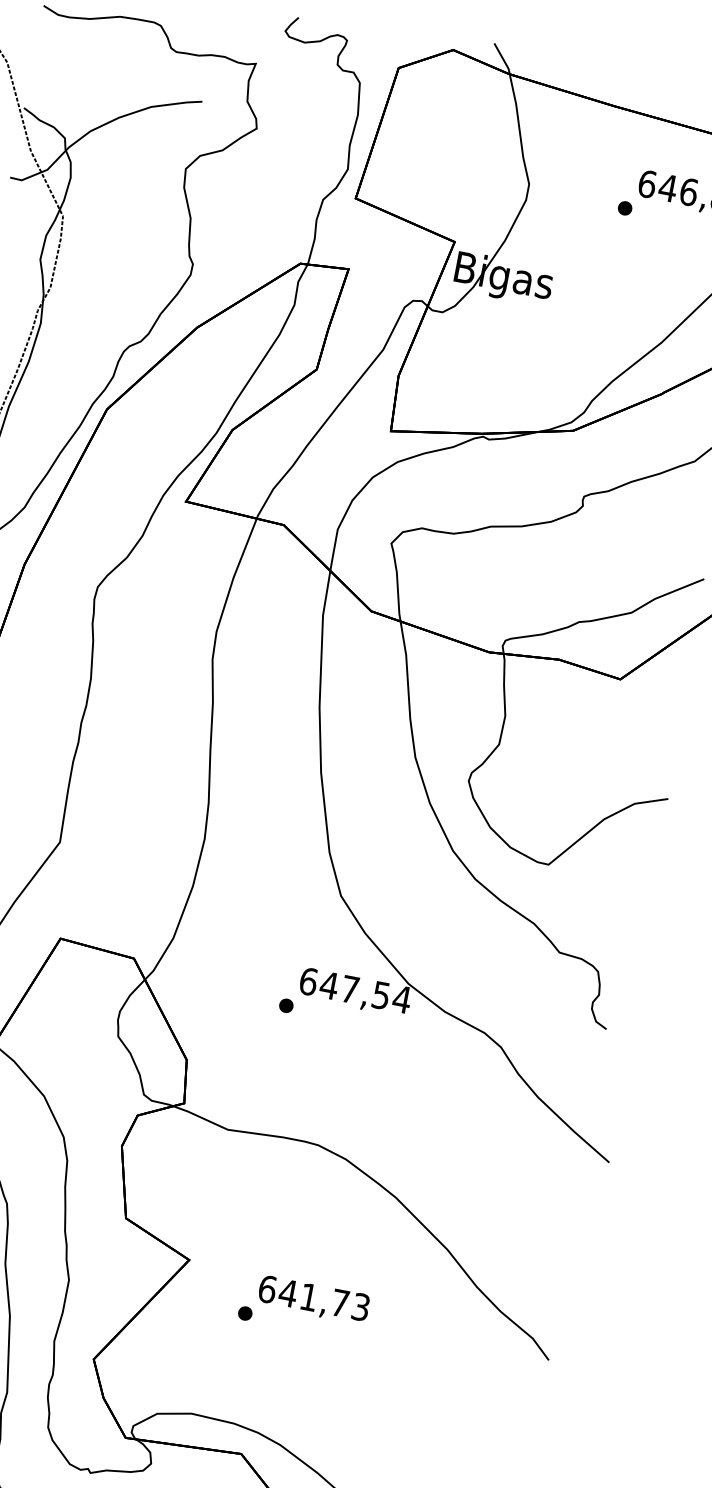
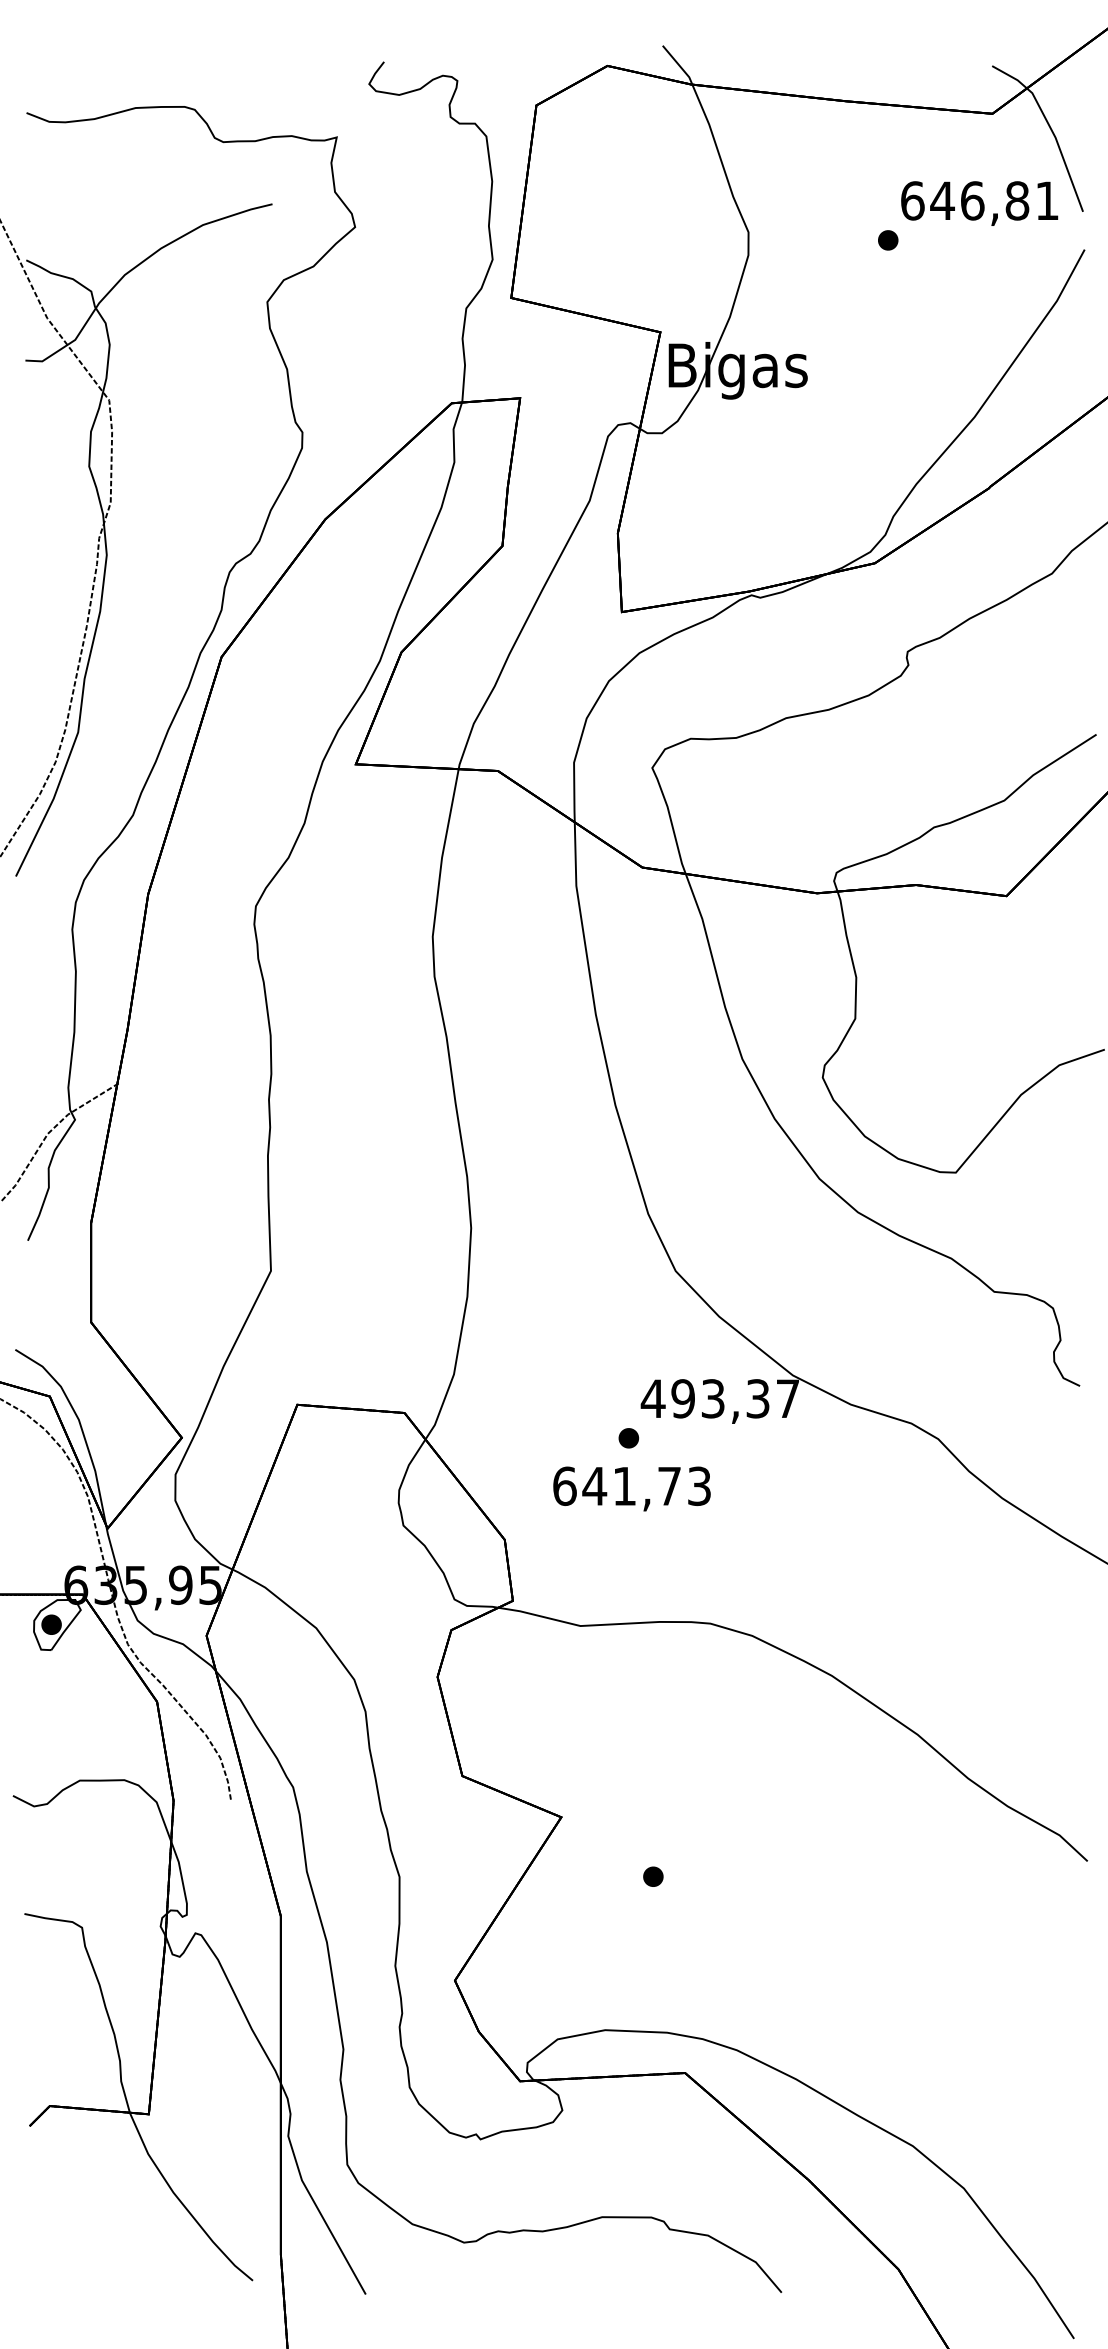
text: (355, 990) -> (720, 1398), 647,54 -> 493,37
text: (313, 1299) -> (631, 1488), moved

